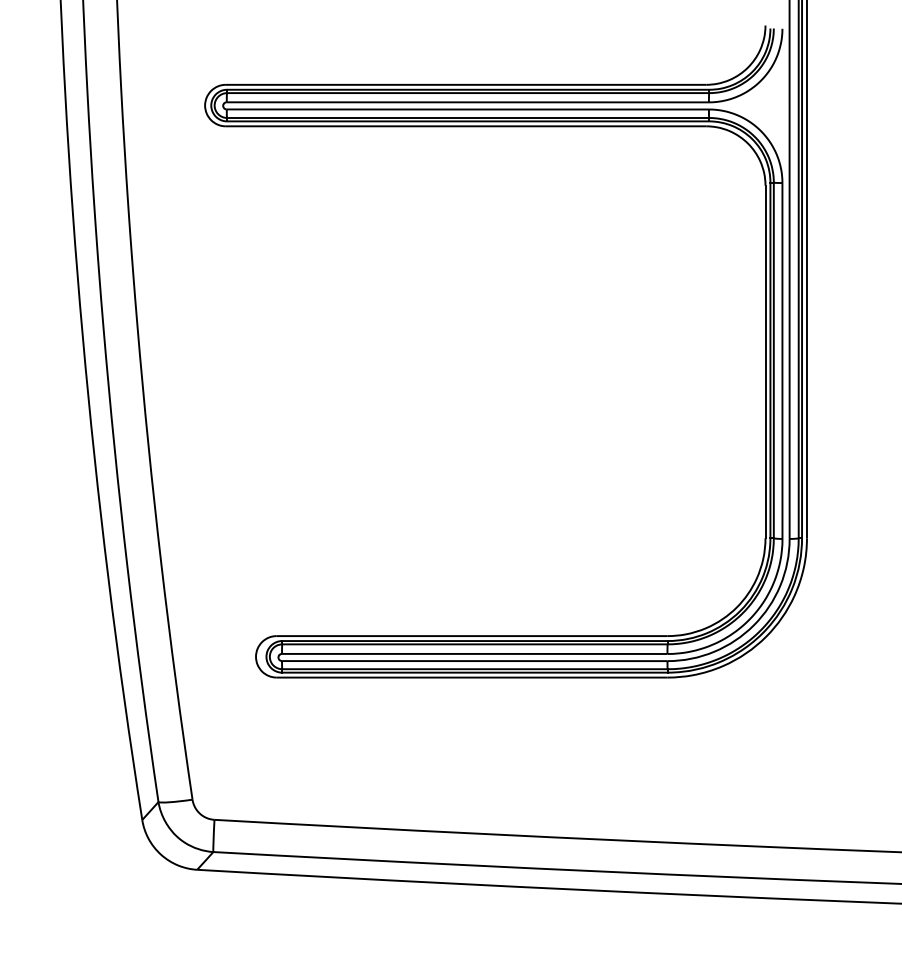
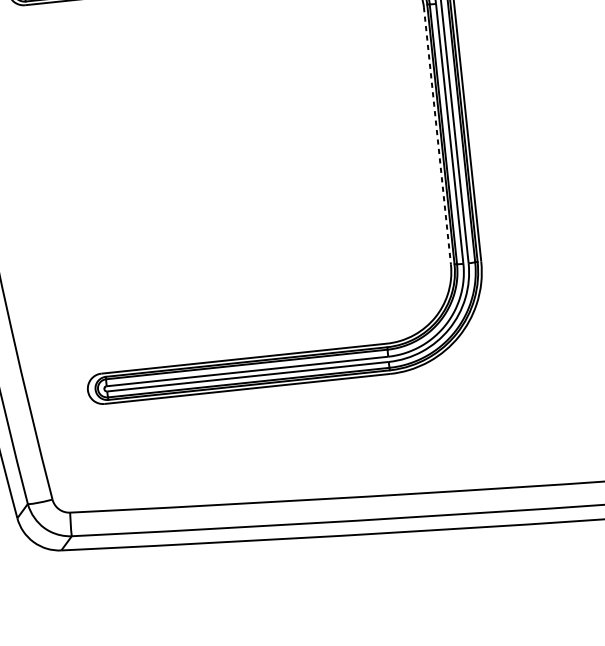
line: (765, 362) -> (437, 136), solid -> dashed

